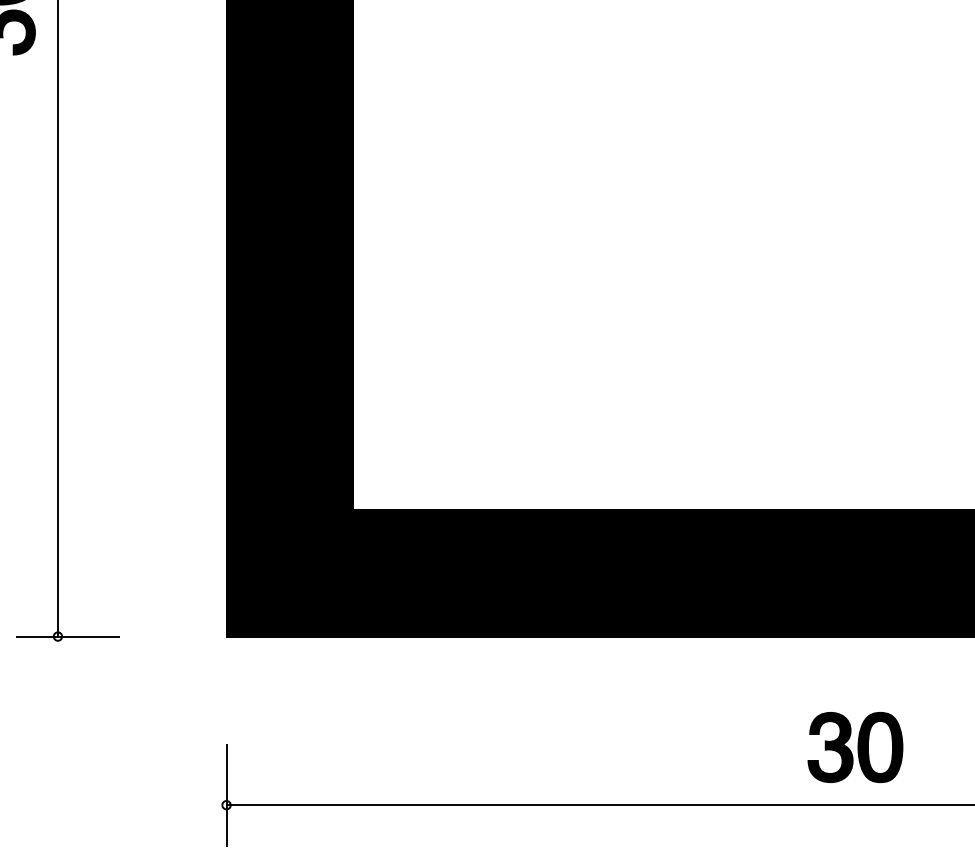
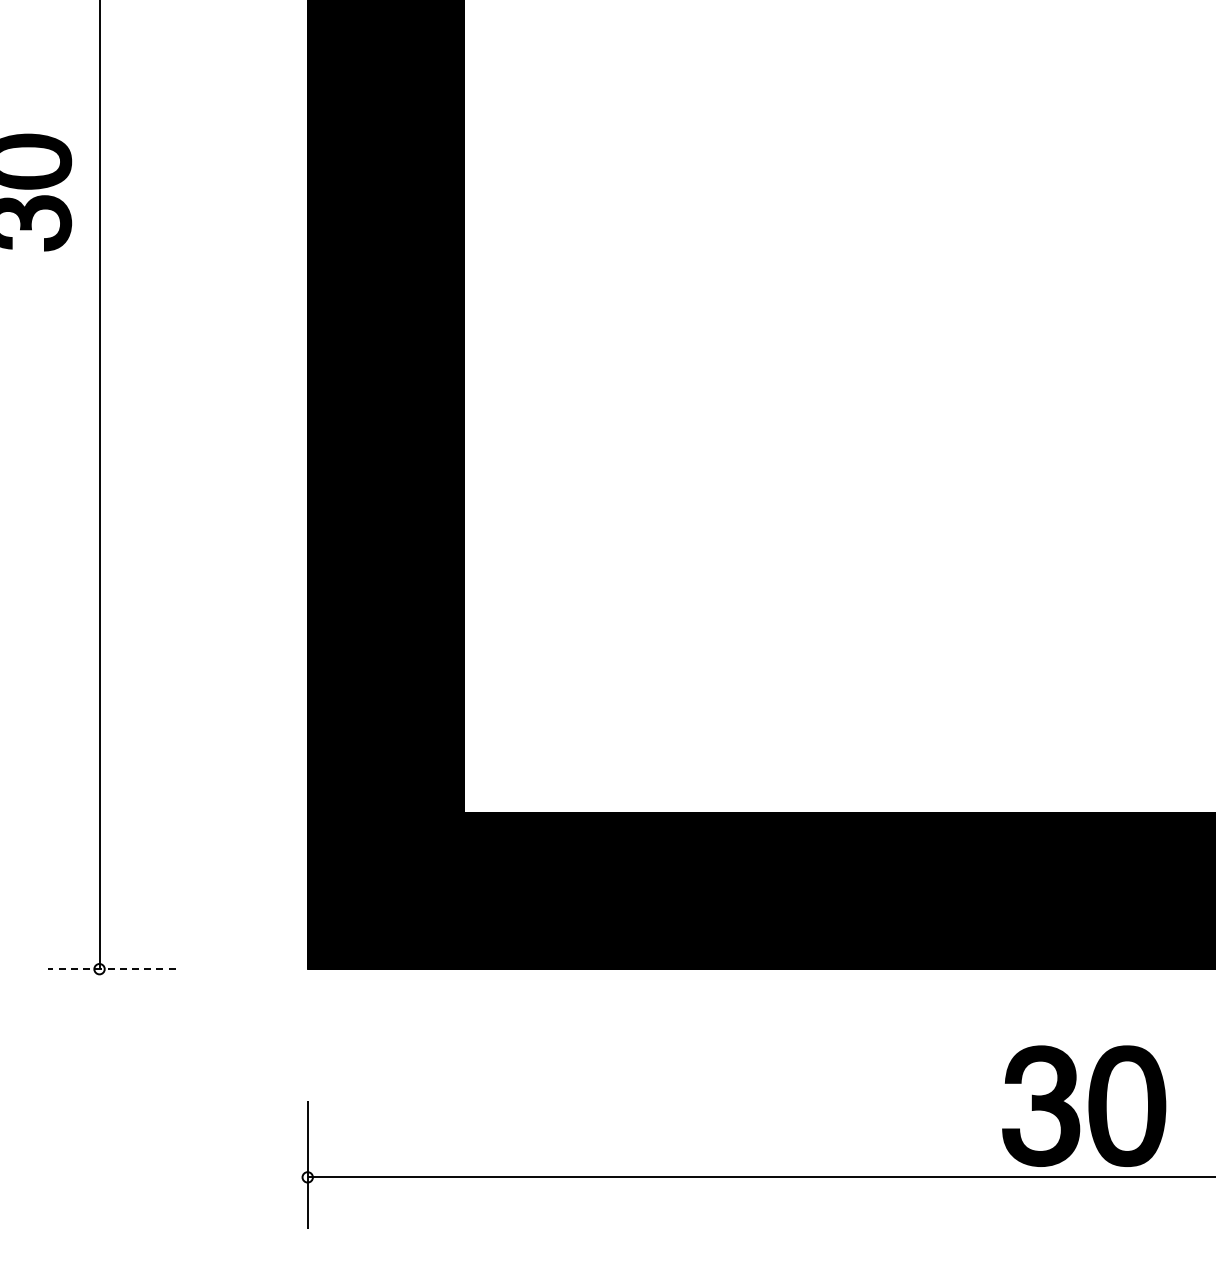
line: (67, 636) -> (111, 969), solid -> dashed
part: (855, 746) -> (1084, 1105), size x1.4

